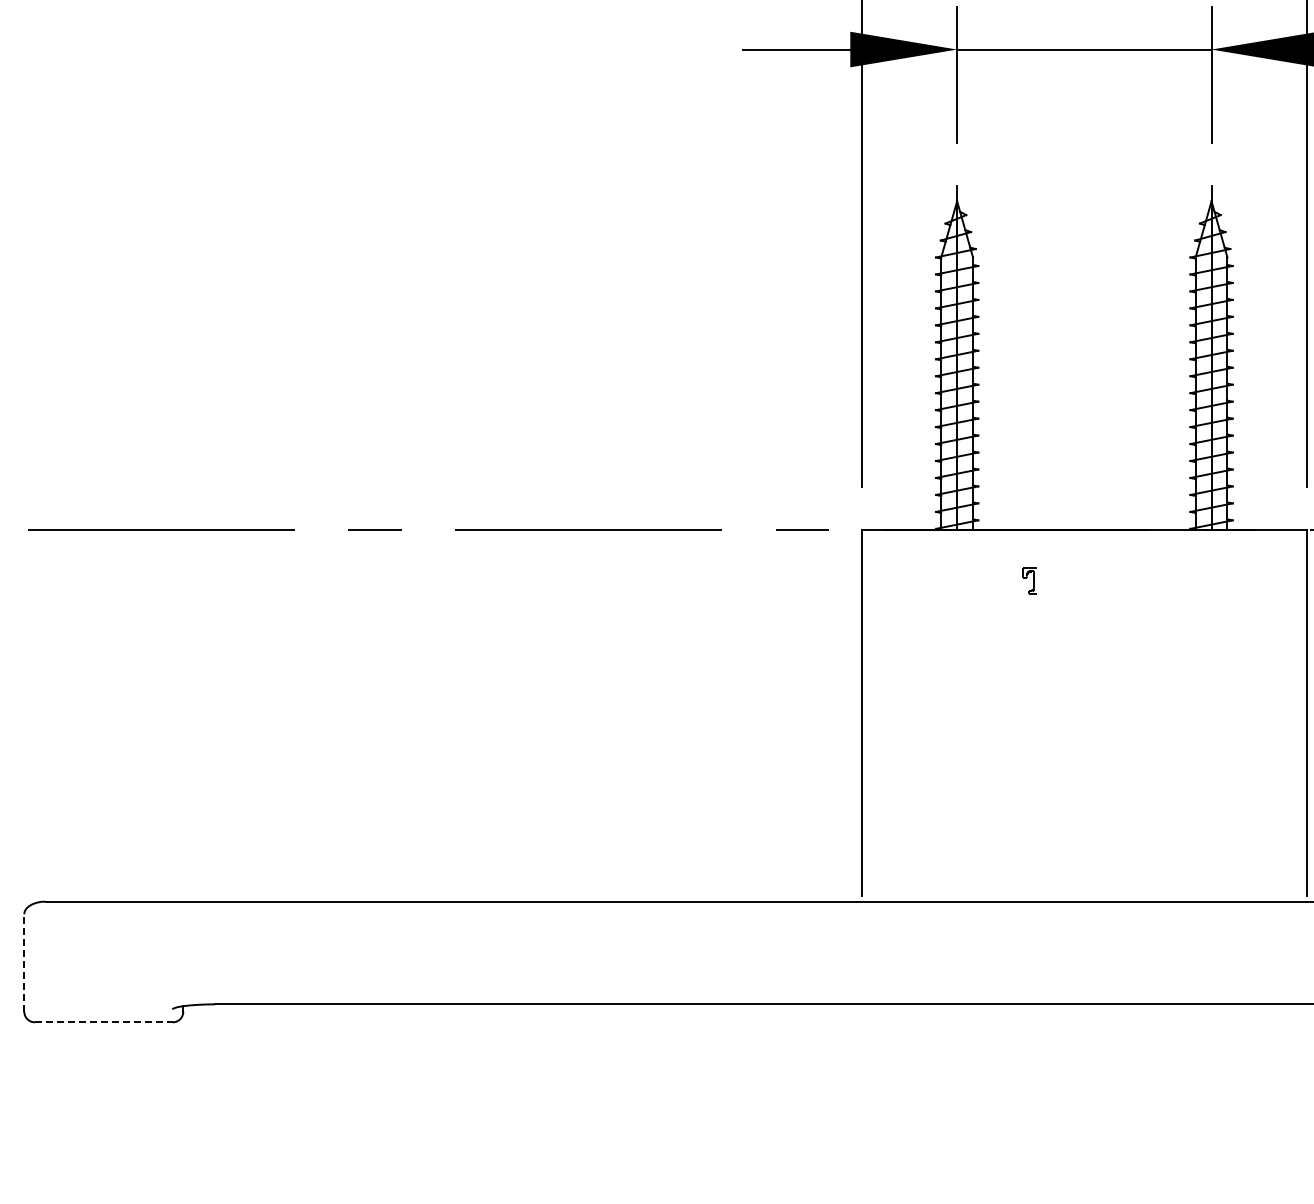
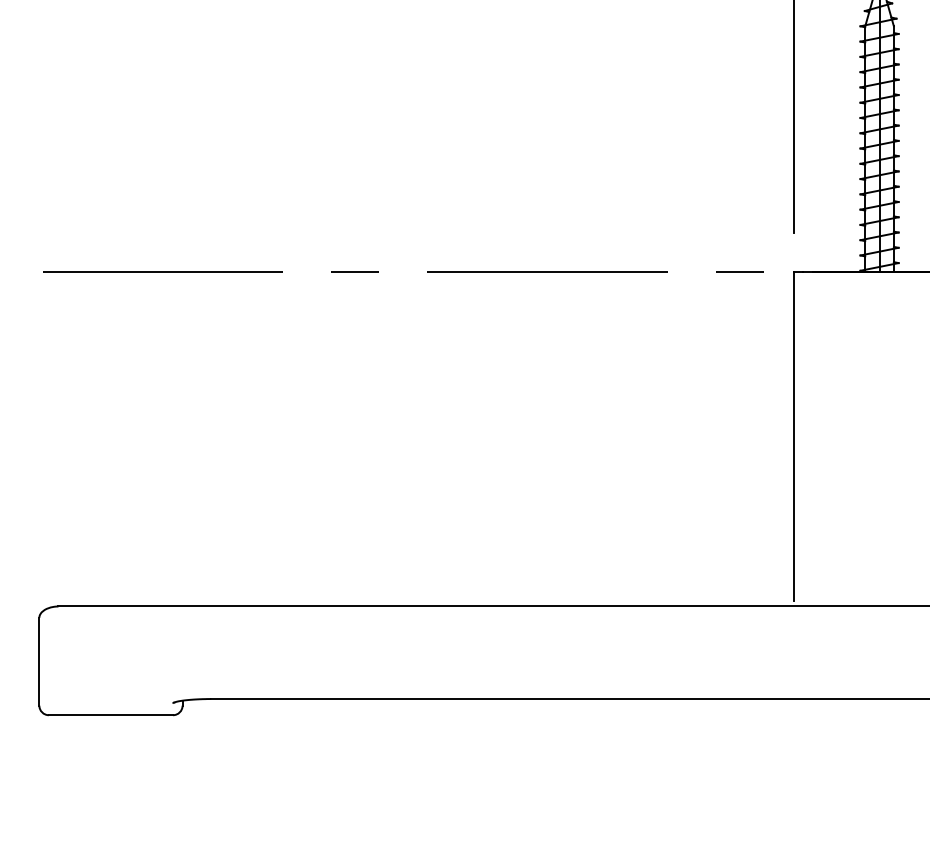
line: (24, 962) -> (39, 661), dashed -> solid
line: (103, 1022) -> (110, 715), dashed -> solid

